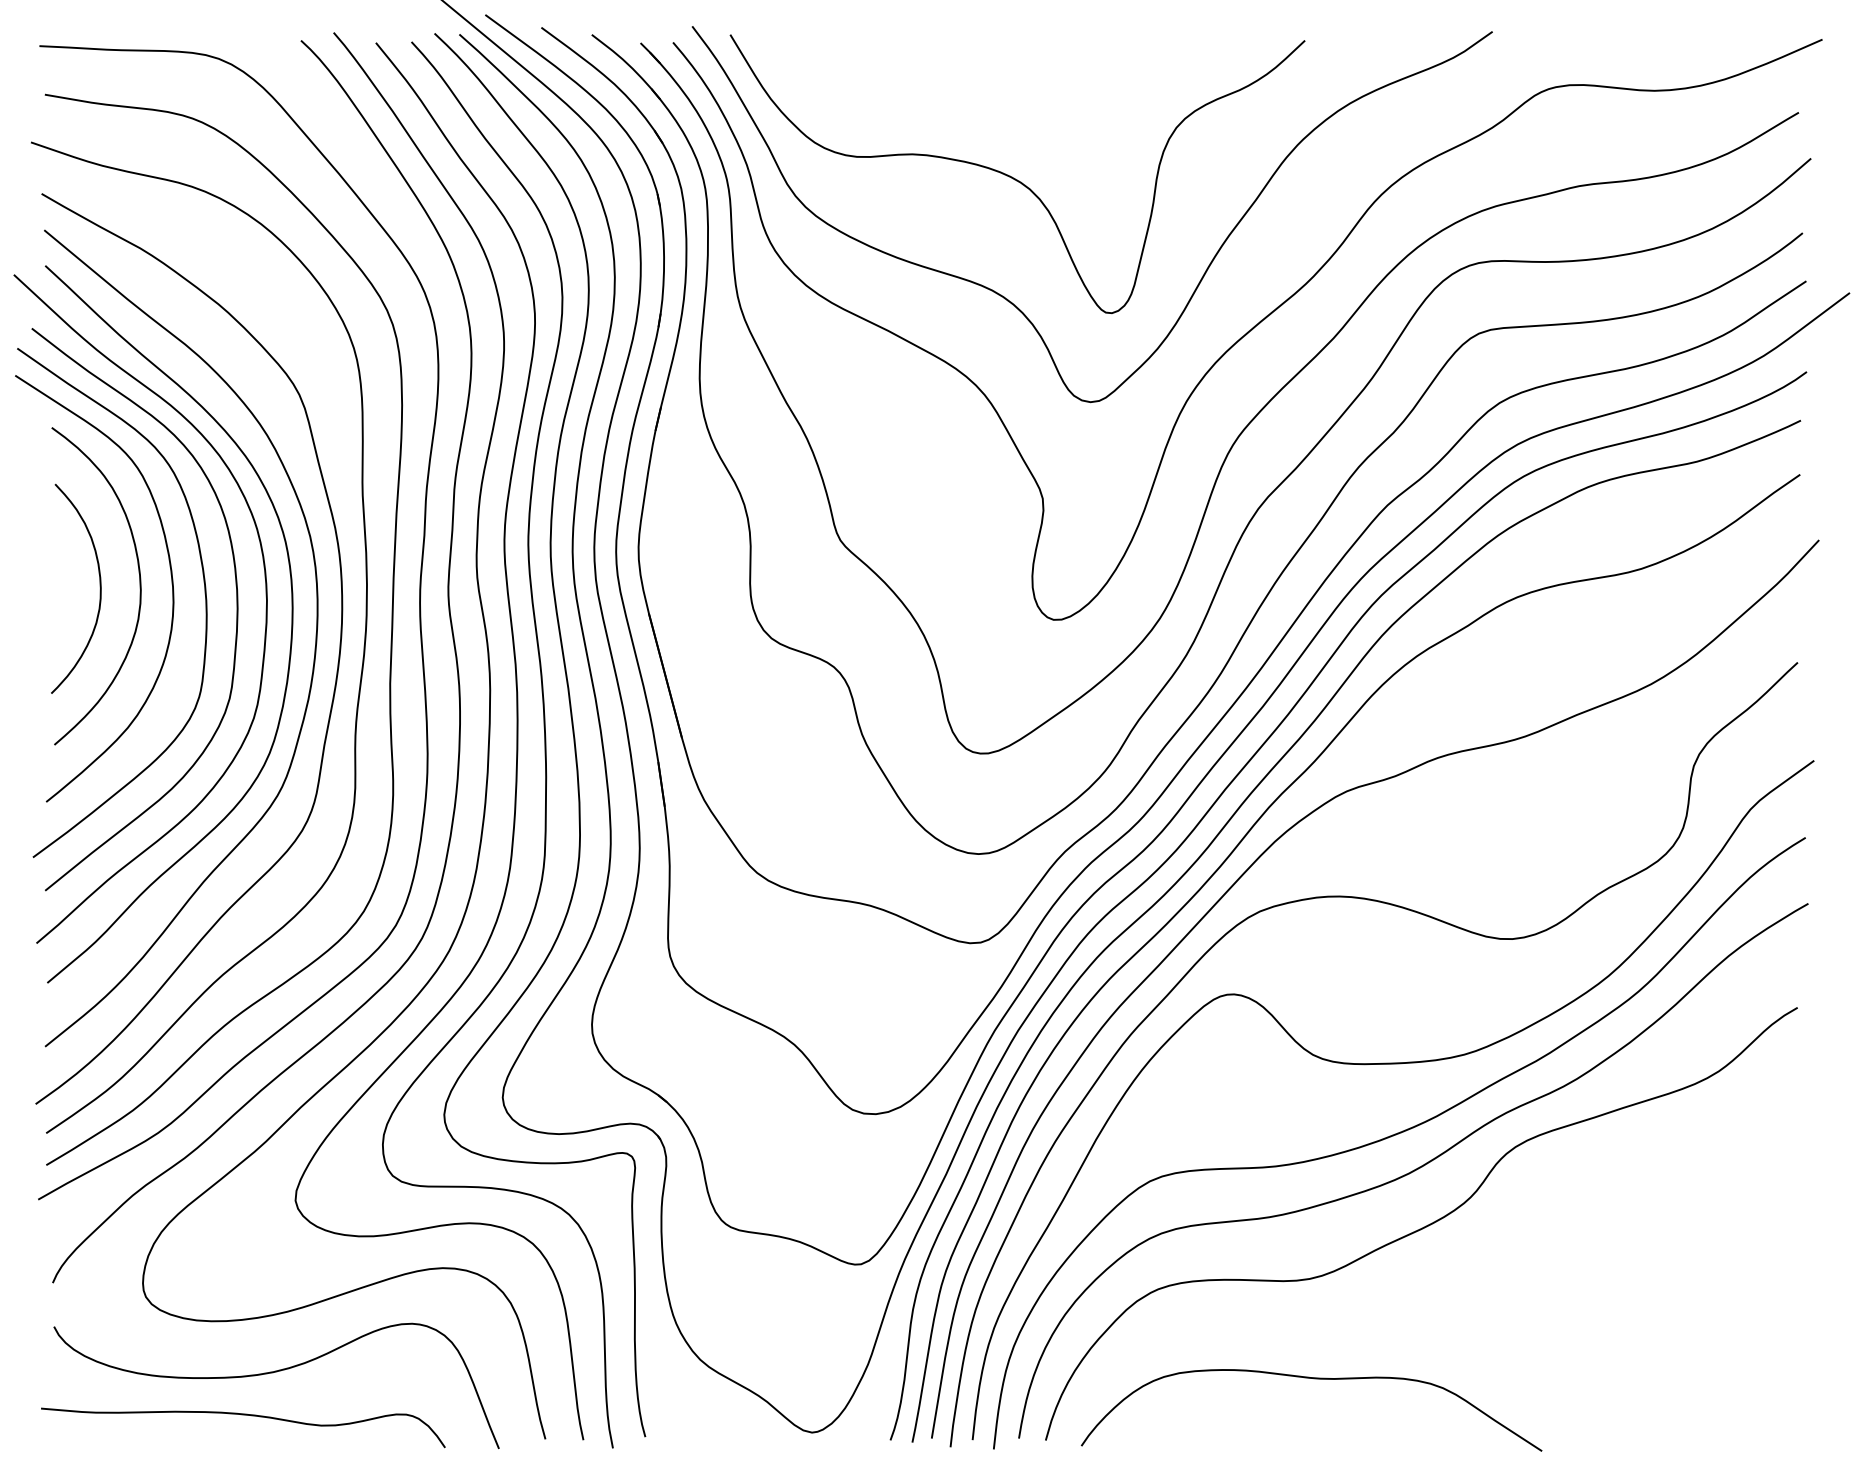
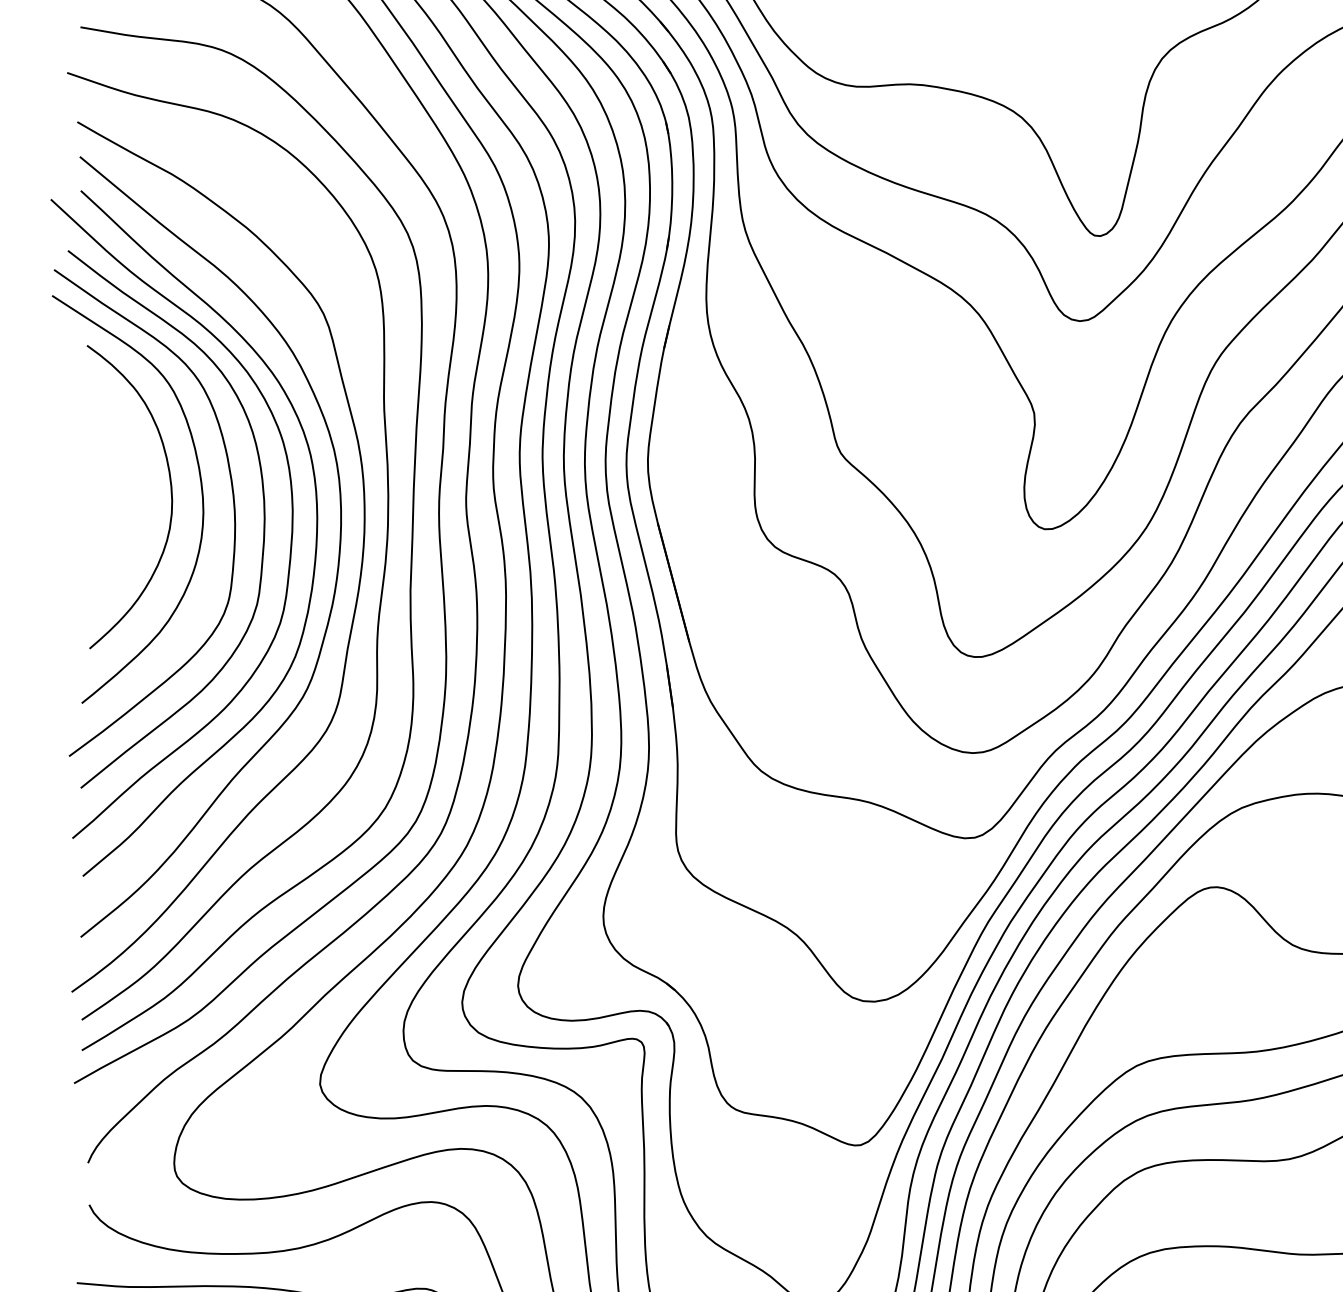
curve: (99, 587) -> (132, 498), removed

